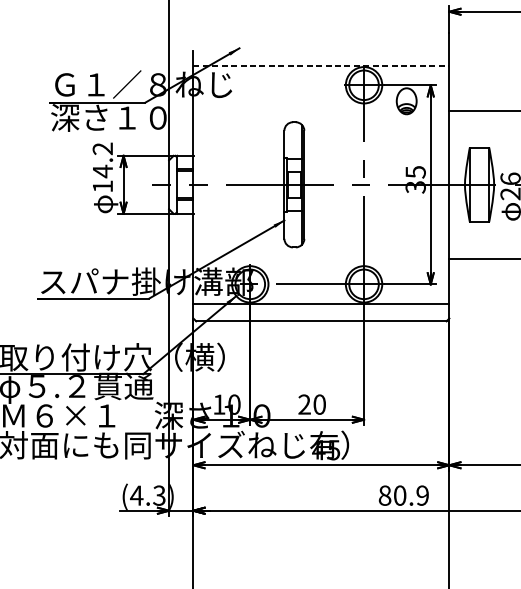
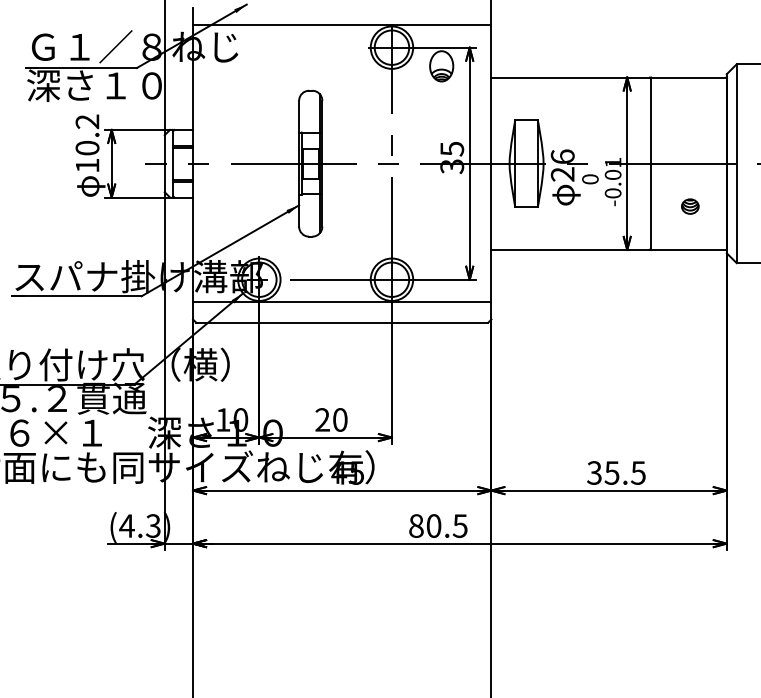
line: (321, 66) -> (342, 25), dashed -> solid
text: (102, 171) -> (87, 148), 14.2 -> 10.2
text: (421, 495) -> (459, 525), 80.9 -> 80.5

